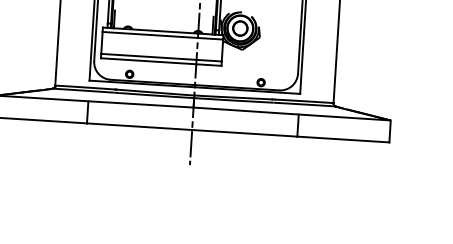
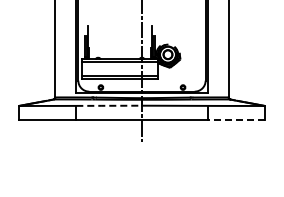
line: (141, 103) -> (109, 105), solid -> dashed
line: (343, 139) -> (236, 119), solid -> dashed

